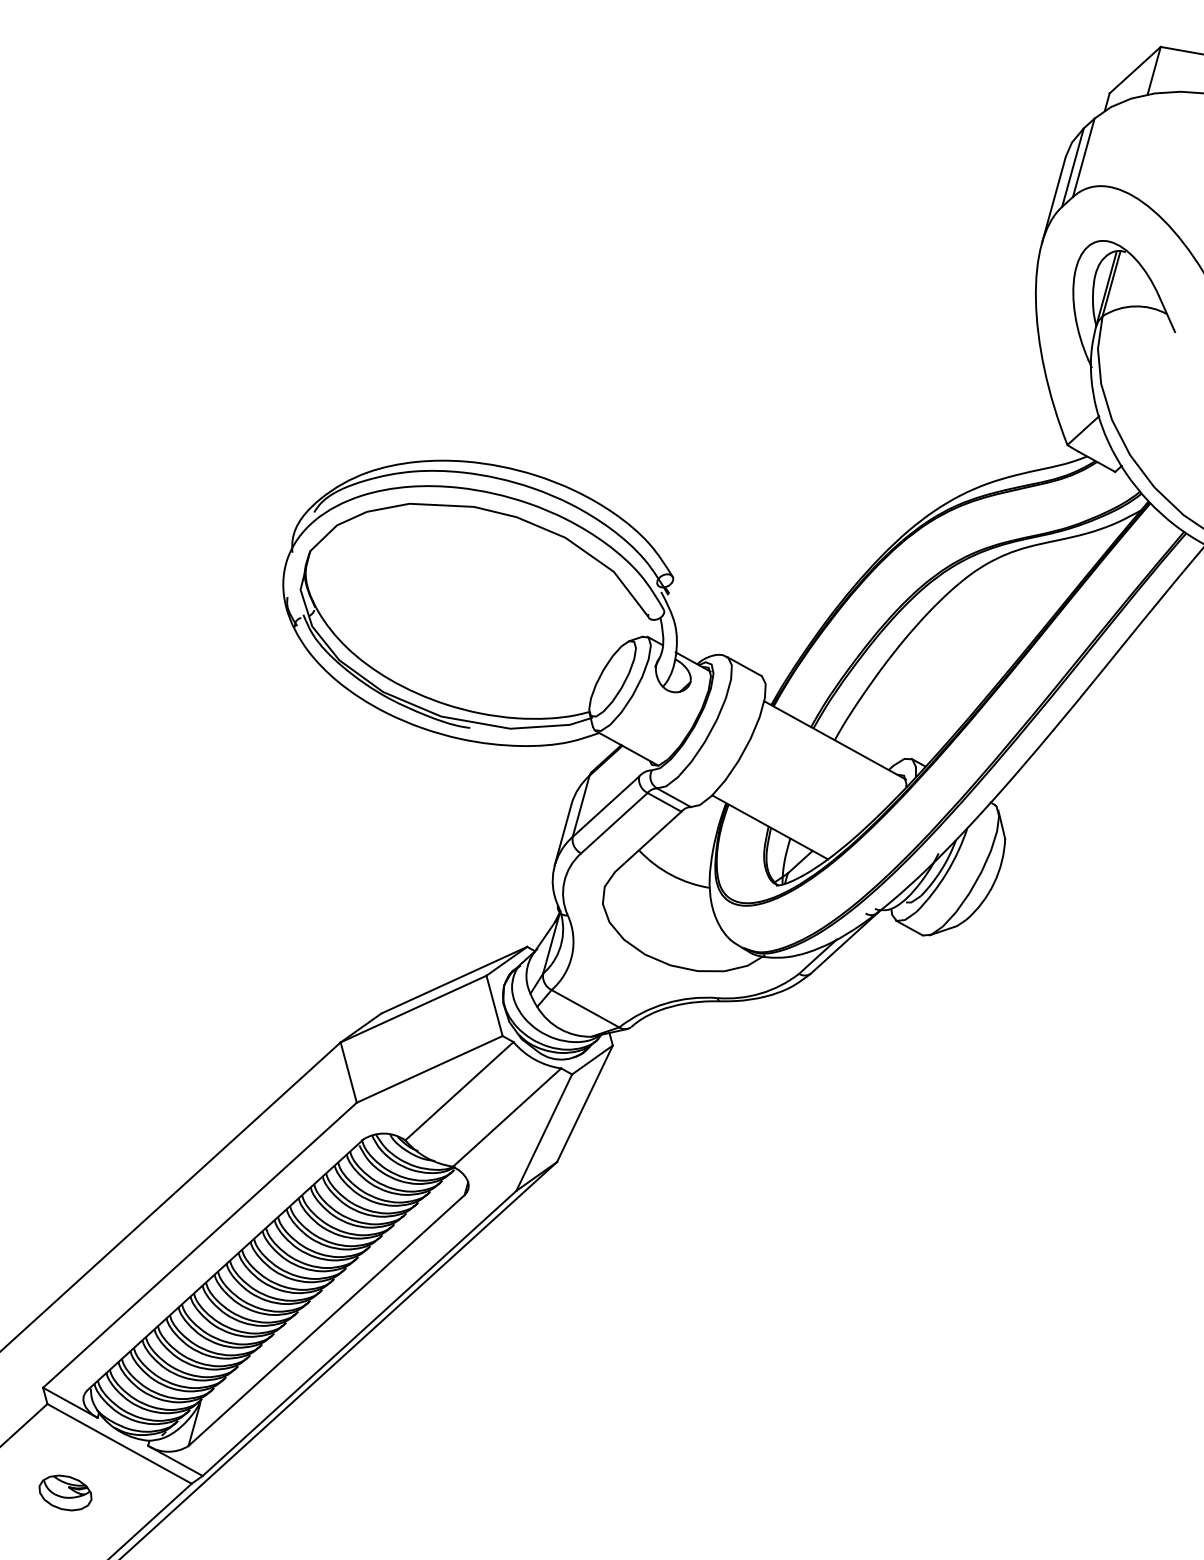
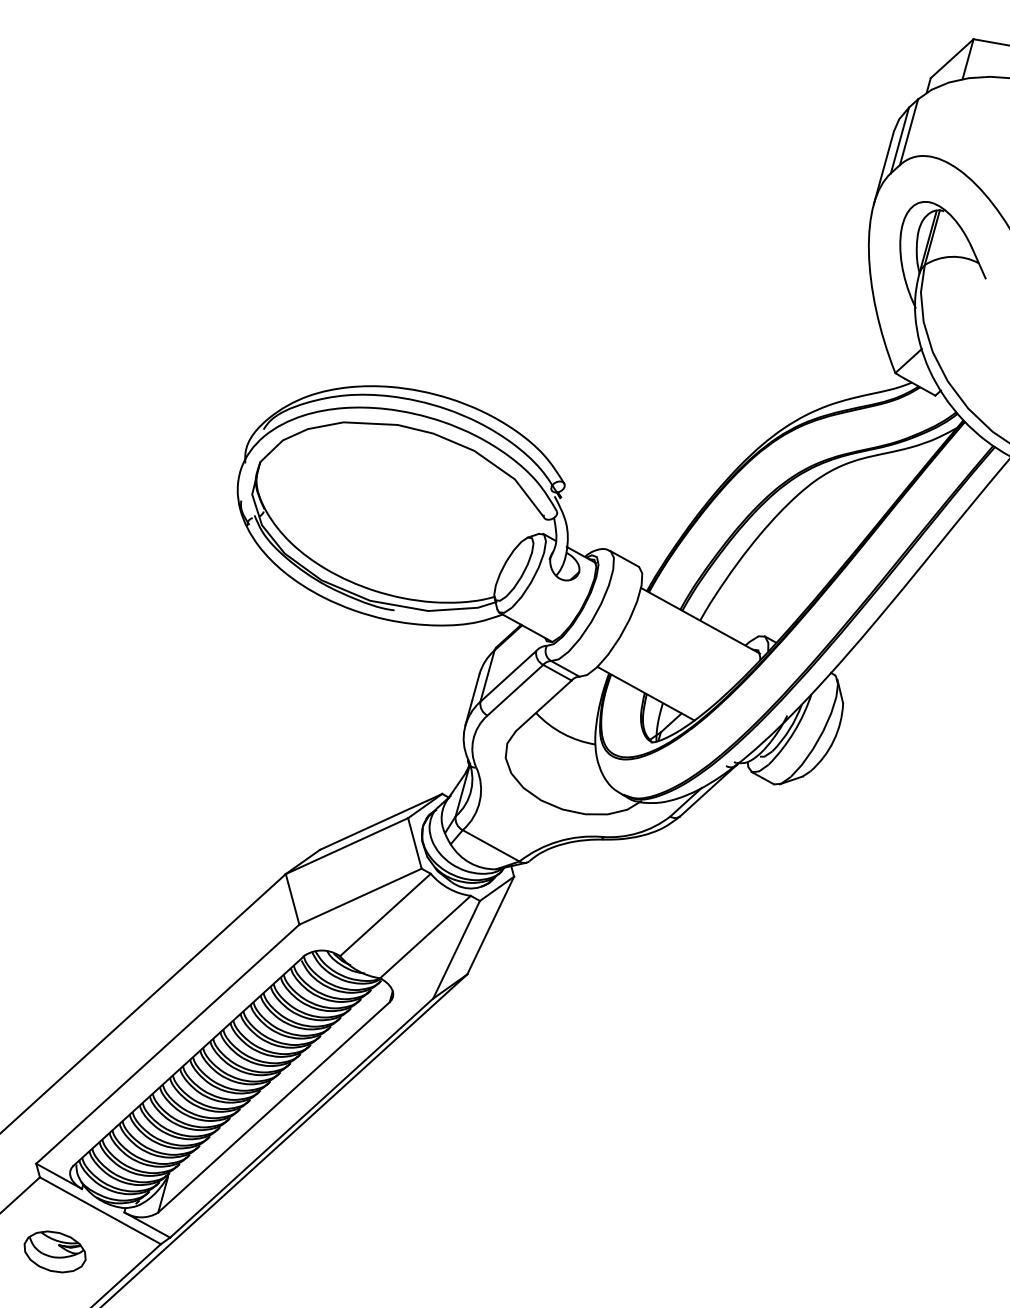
part: (64, 1492) -> (54, 1251), size x1.4

